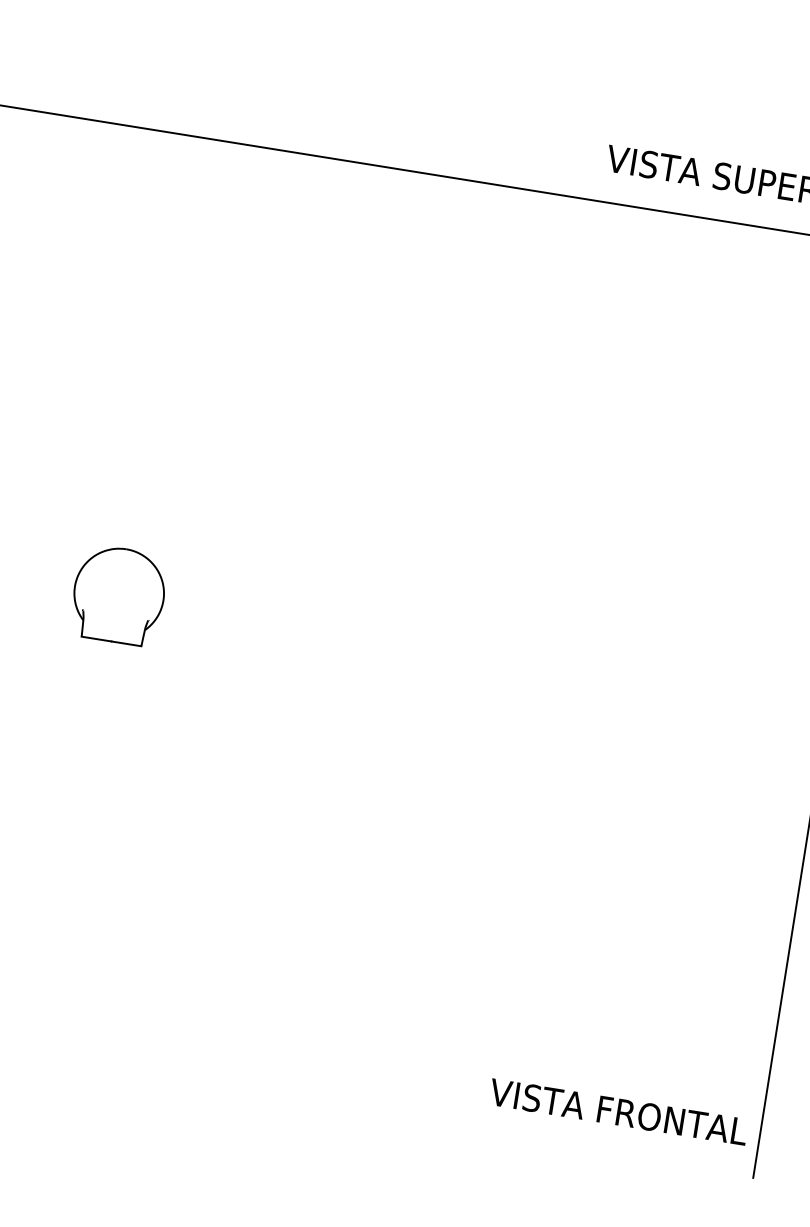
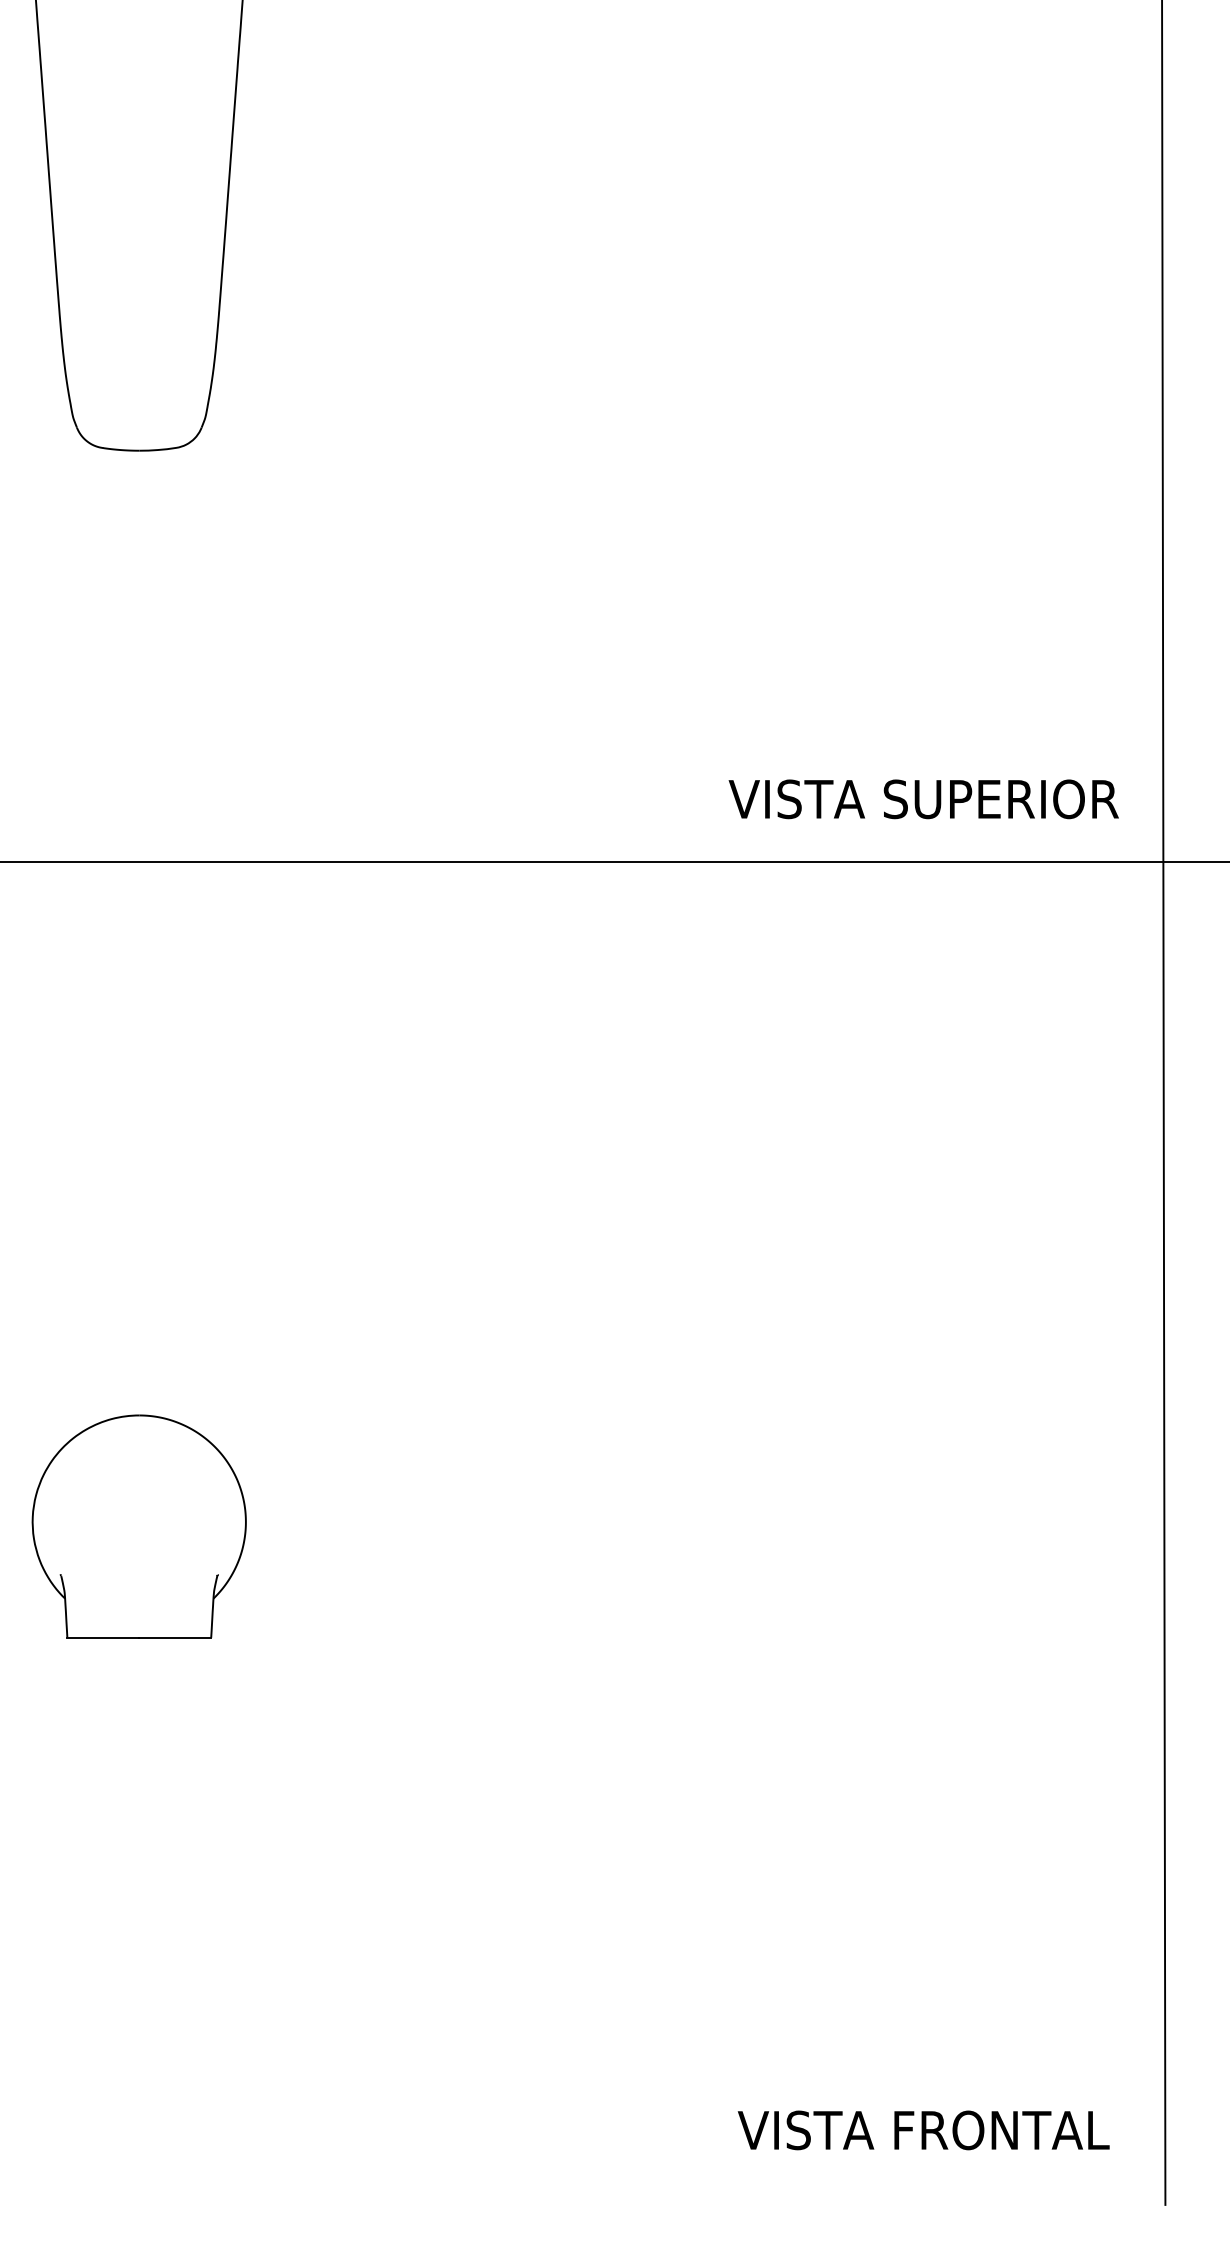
part: (118, 595) -> (138, 1526), size x1.67
text: (618, 1112) -> (923, 2130), moved

